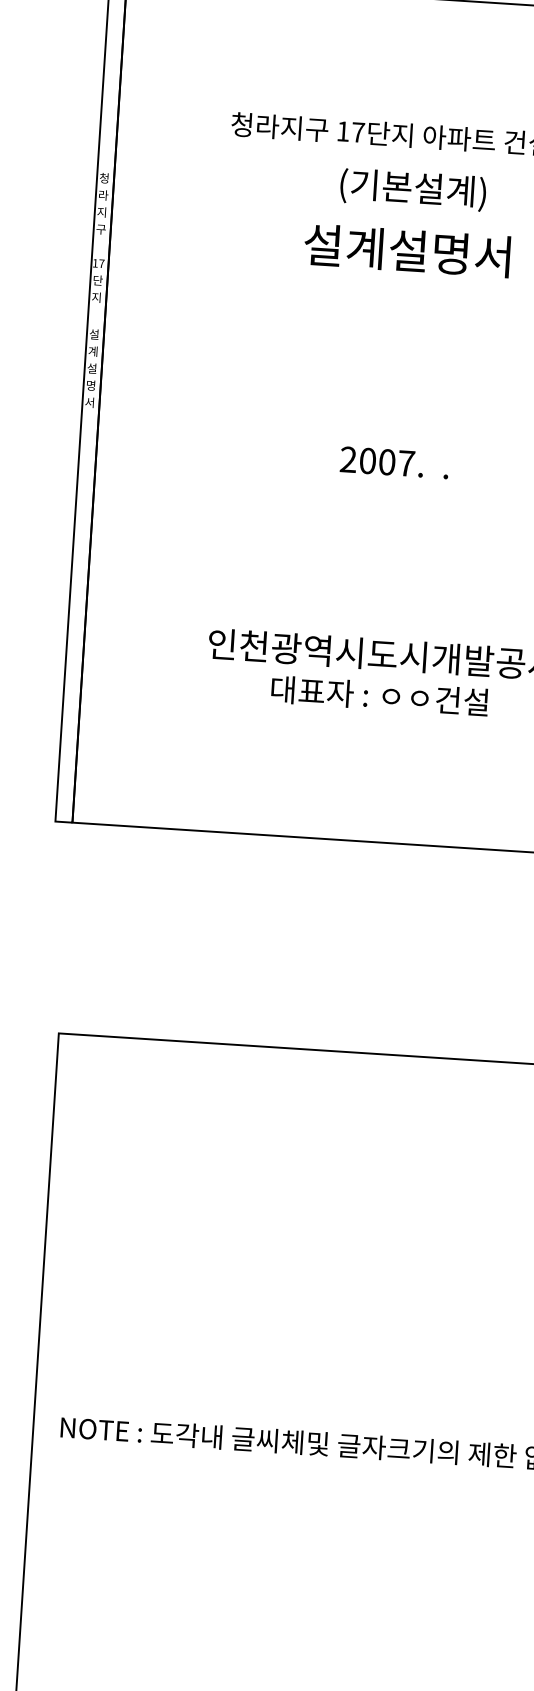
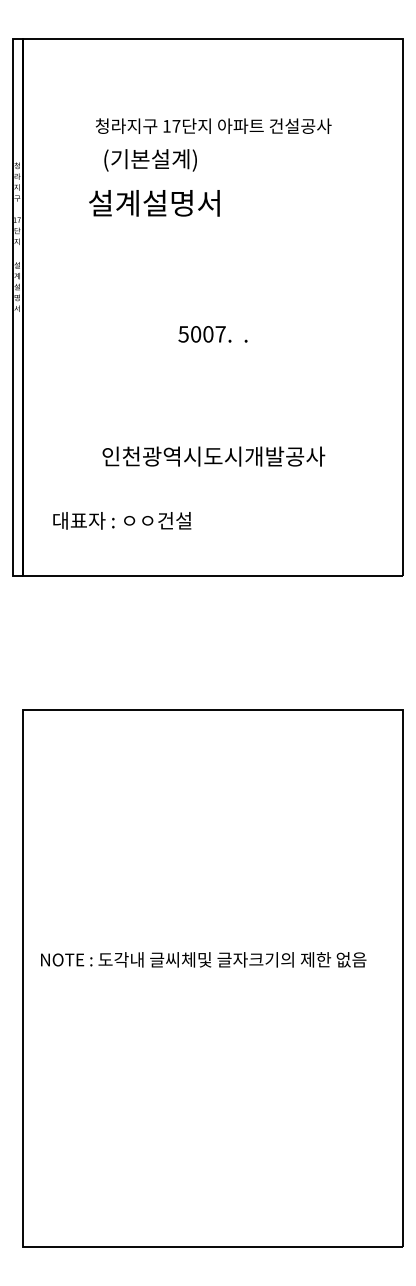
text: (412, 189) -> (150, 160), moved
text: (407, 251) -> (154, 203), moved
text: (348, 459) -> (183, 334), 2007. -> 5007.
text: (380, 695) -> (122, 520), moved

